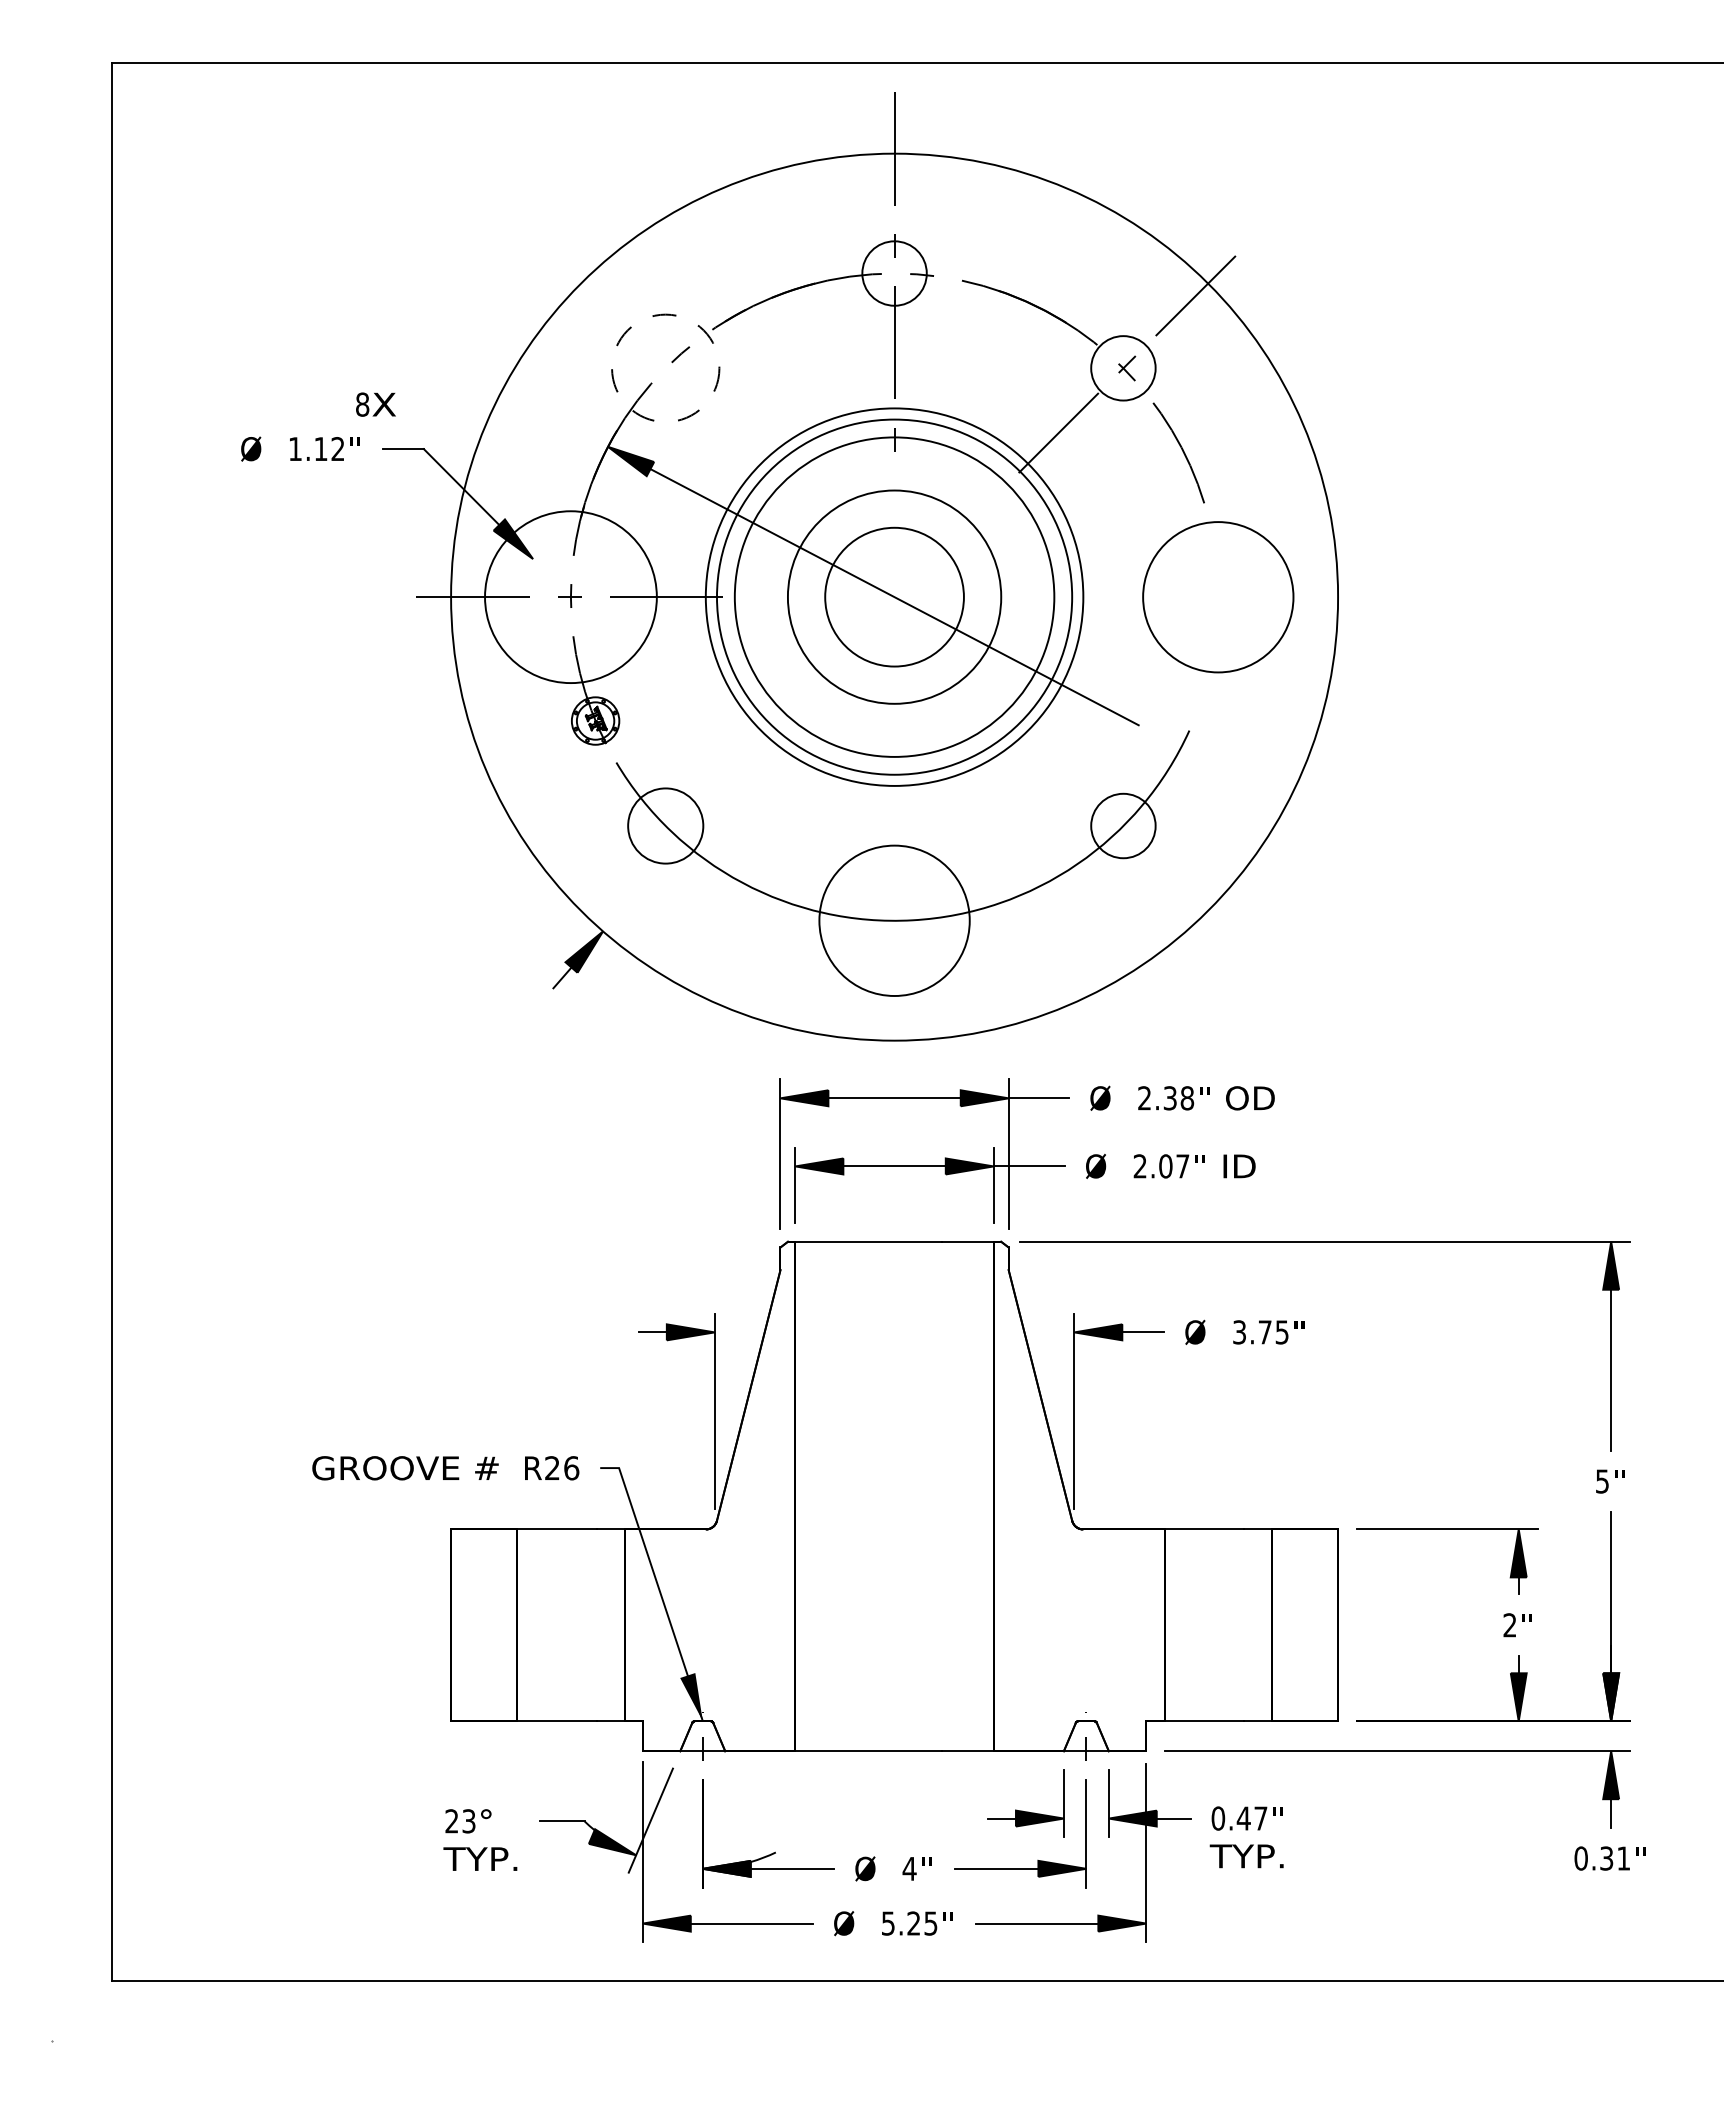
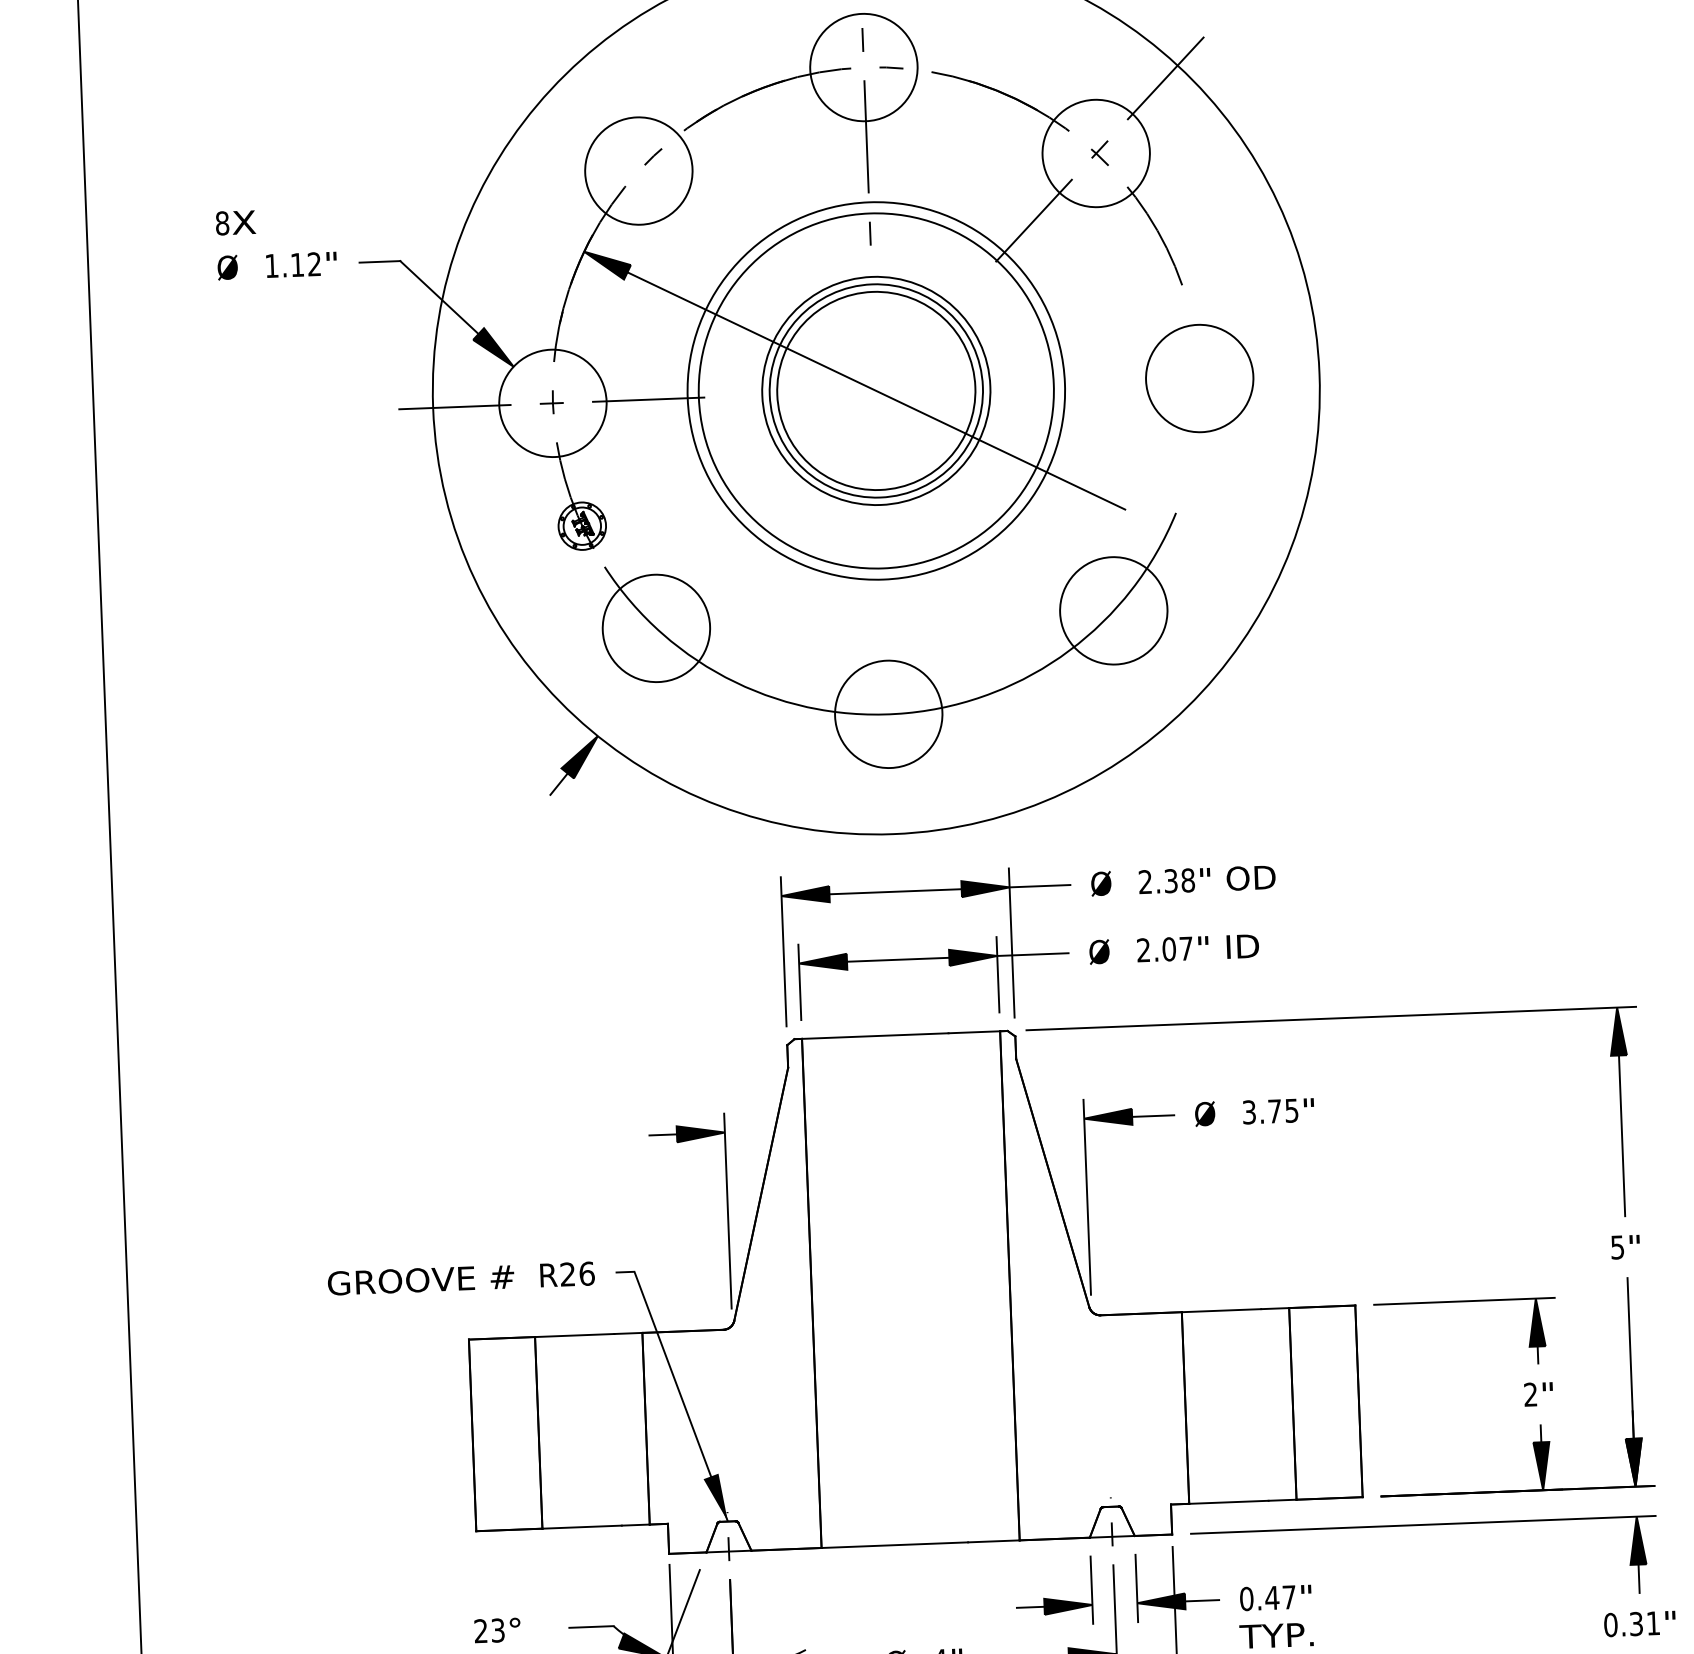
circle: (894, 273) -> (863, 67), size x1.67
circle: (665, 368) -> (638, 171), dashed -> solid
circle: (1123, 368) -> (1096, 153), size x1.67
text: (375, 404) -> (235, 222), moved
circle: (570, 596) -> (552, 402), size x0.62
circle: (1217, 596) -> (1198, 377), size x0.71
circle: (894, 597) -> (876, 391), size x0.71
circle: (894, 597) -> (876, 391), size x1.43
circle: (665, 825) -> (656, 627), size x1.43
circle: (1123, 825) -> (1113, 610), size x1.67
circle: (894, 920) -> (888, 714), size x0.71

